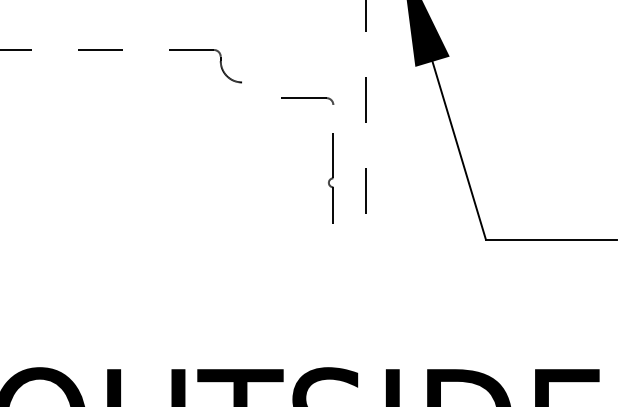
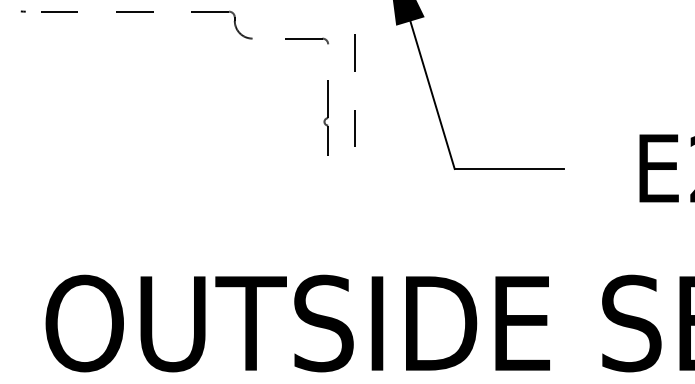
part: (307, 100) -> (306, 40), moved

